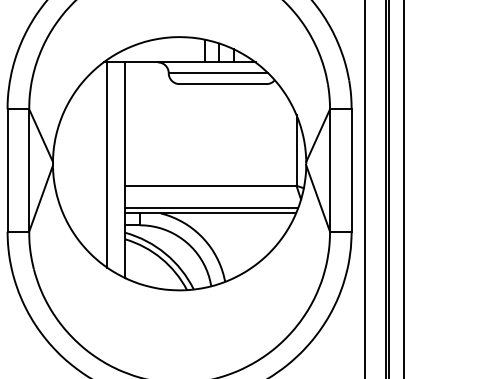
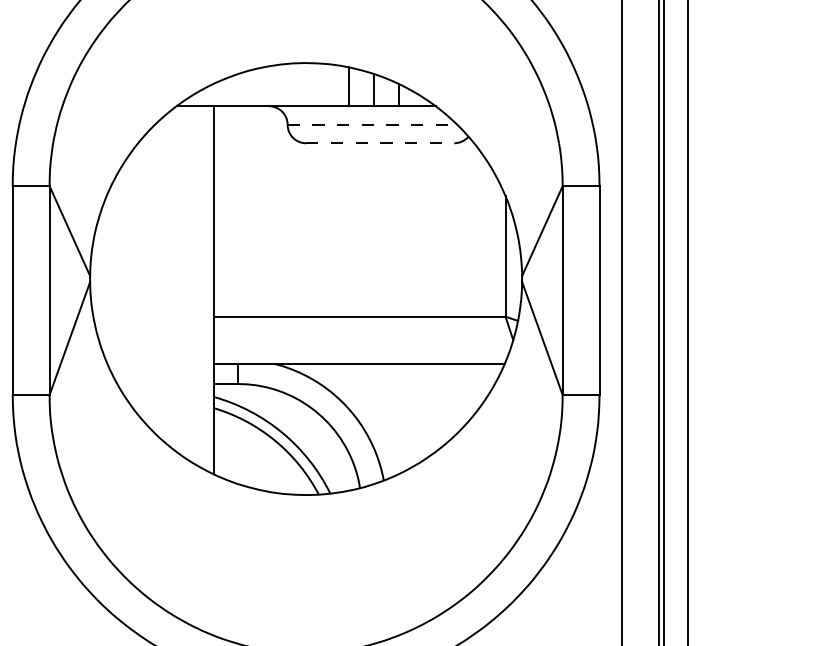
line: (218, 73) -> (372, 125), solid -> dashed
line: (223, 84) -> (380, 143), solid -> dashed
line: (107, 164) -> (183, 280), removed
line: (211, 207) -> (360, 353), removed

